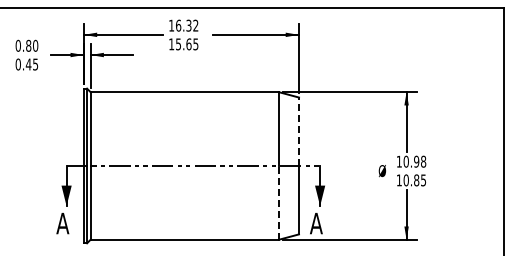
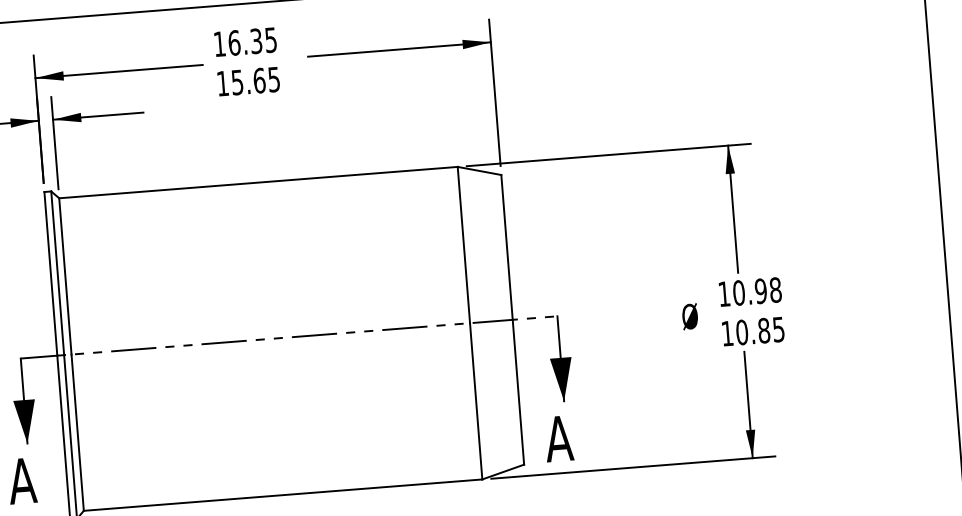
text: (195, 25) -> (270, 39), 16.32 -> 16.35
line: (299, 131) -> (507, 246), dashed -> solid
line: (278, 202) -> (475, 400), dashed -> solid

